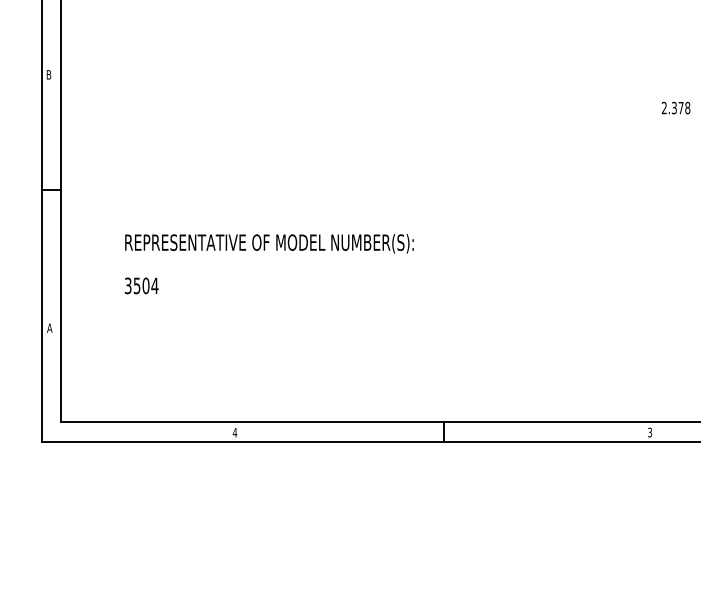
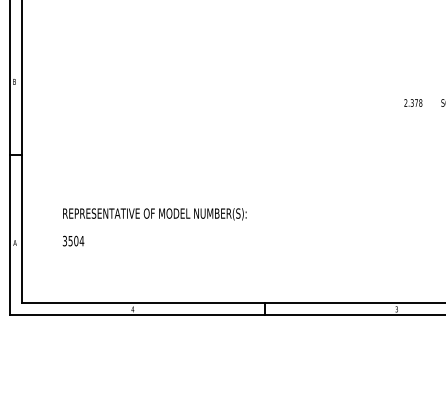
text: (269, 264) -> (154, 227), moved

